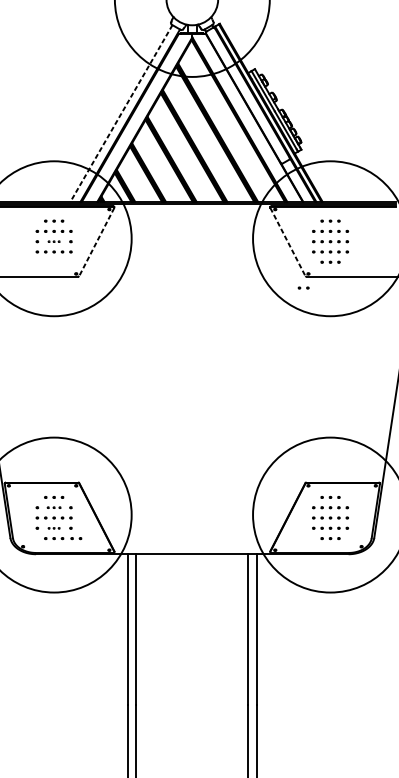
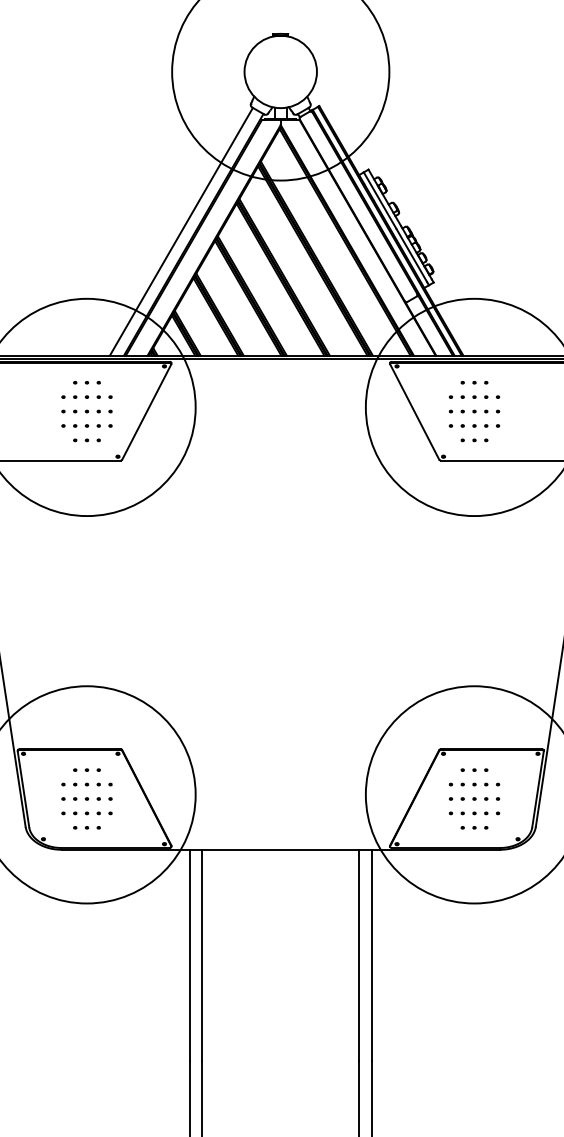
line: (121, 113) -> (181, 232), dashed -> solid
part: (53, 241) -> (86, 411), size x1.67
line: (96, 242) -> (146, 412), dashed -> solid
line: (287, 242) -> (414, 412), dashed -> solid
part: (53, 262) -> (86, 440), added
part: (303, 288) -> (436, 476), removed
part: (53, 507) -> (86, 784), size x1.43
part: (53, 528) -> (86, 813), size x1.67
part: (75, 538) -> (117, 827), removed

